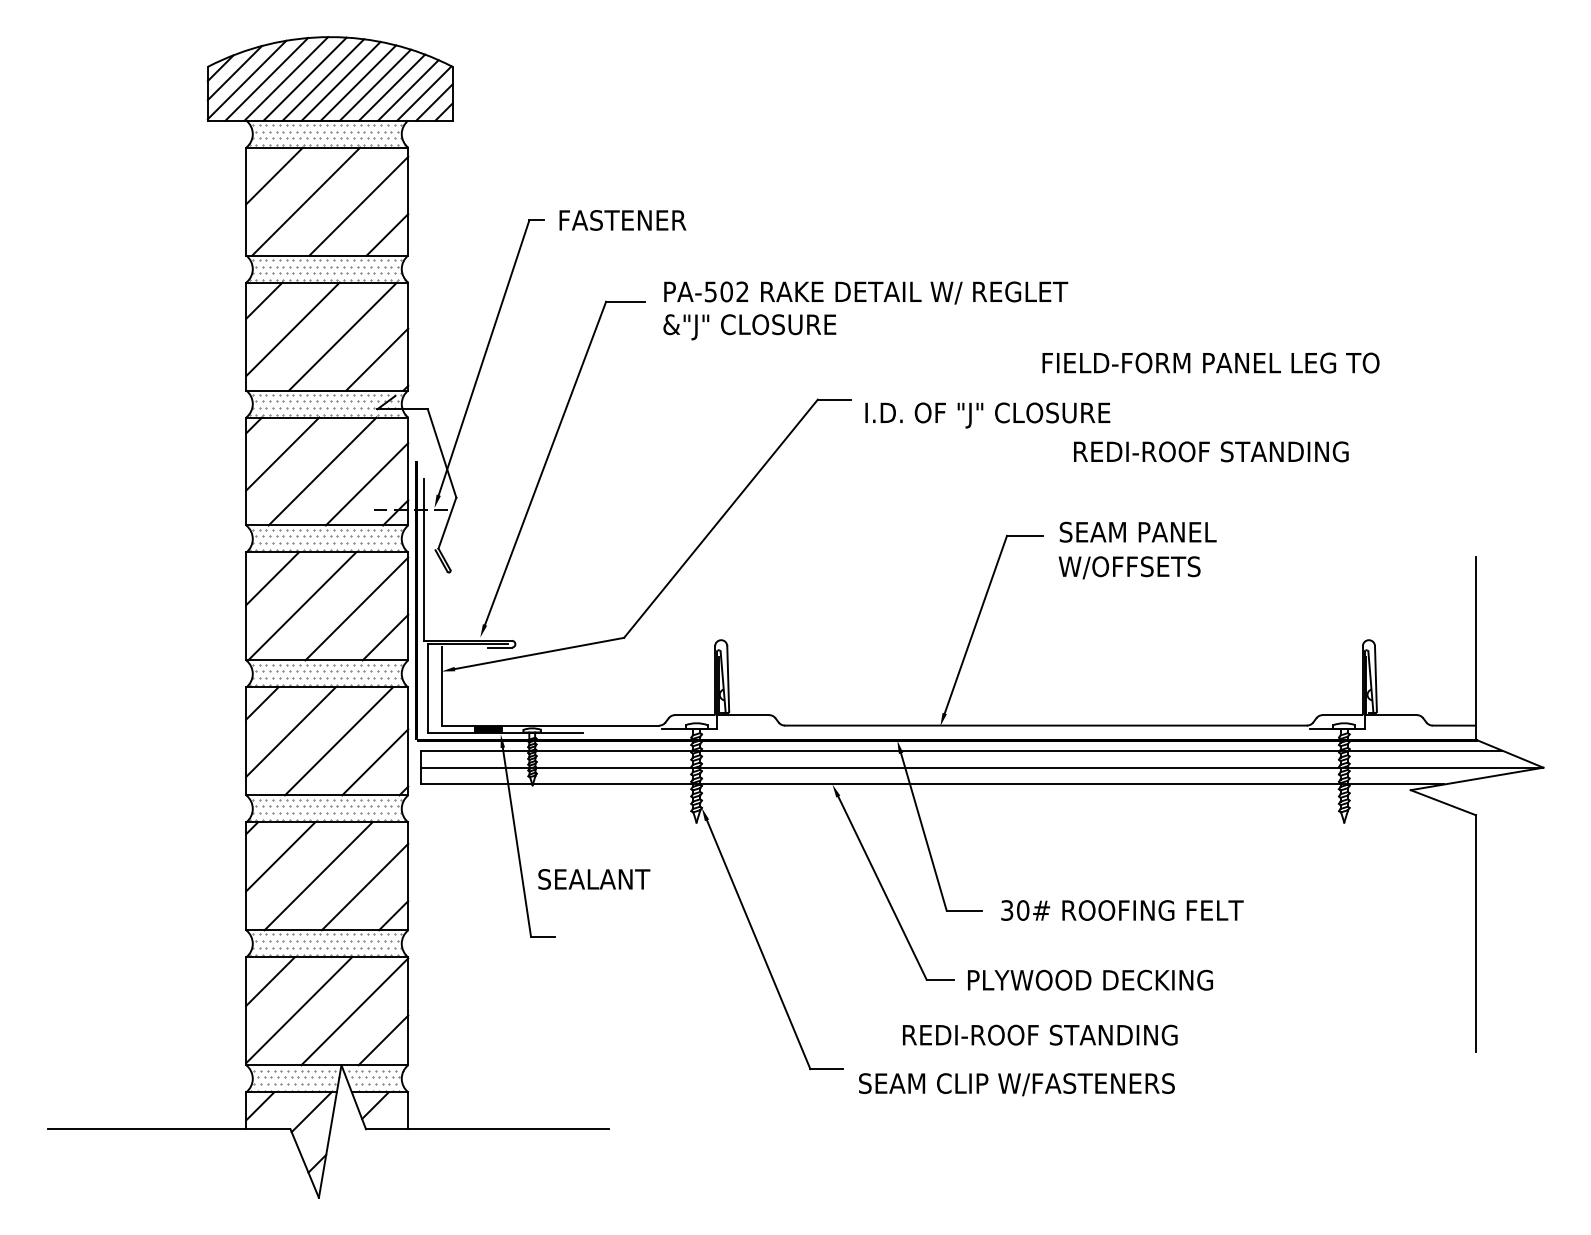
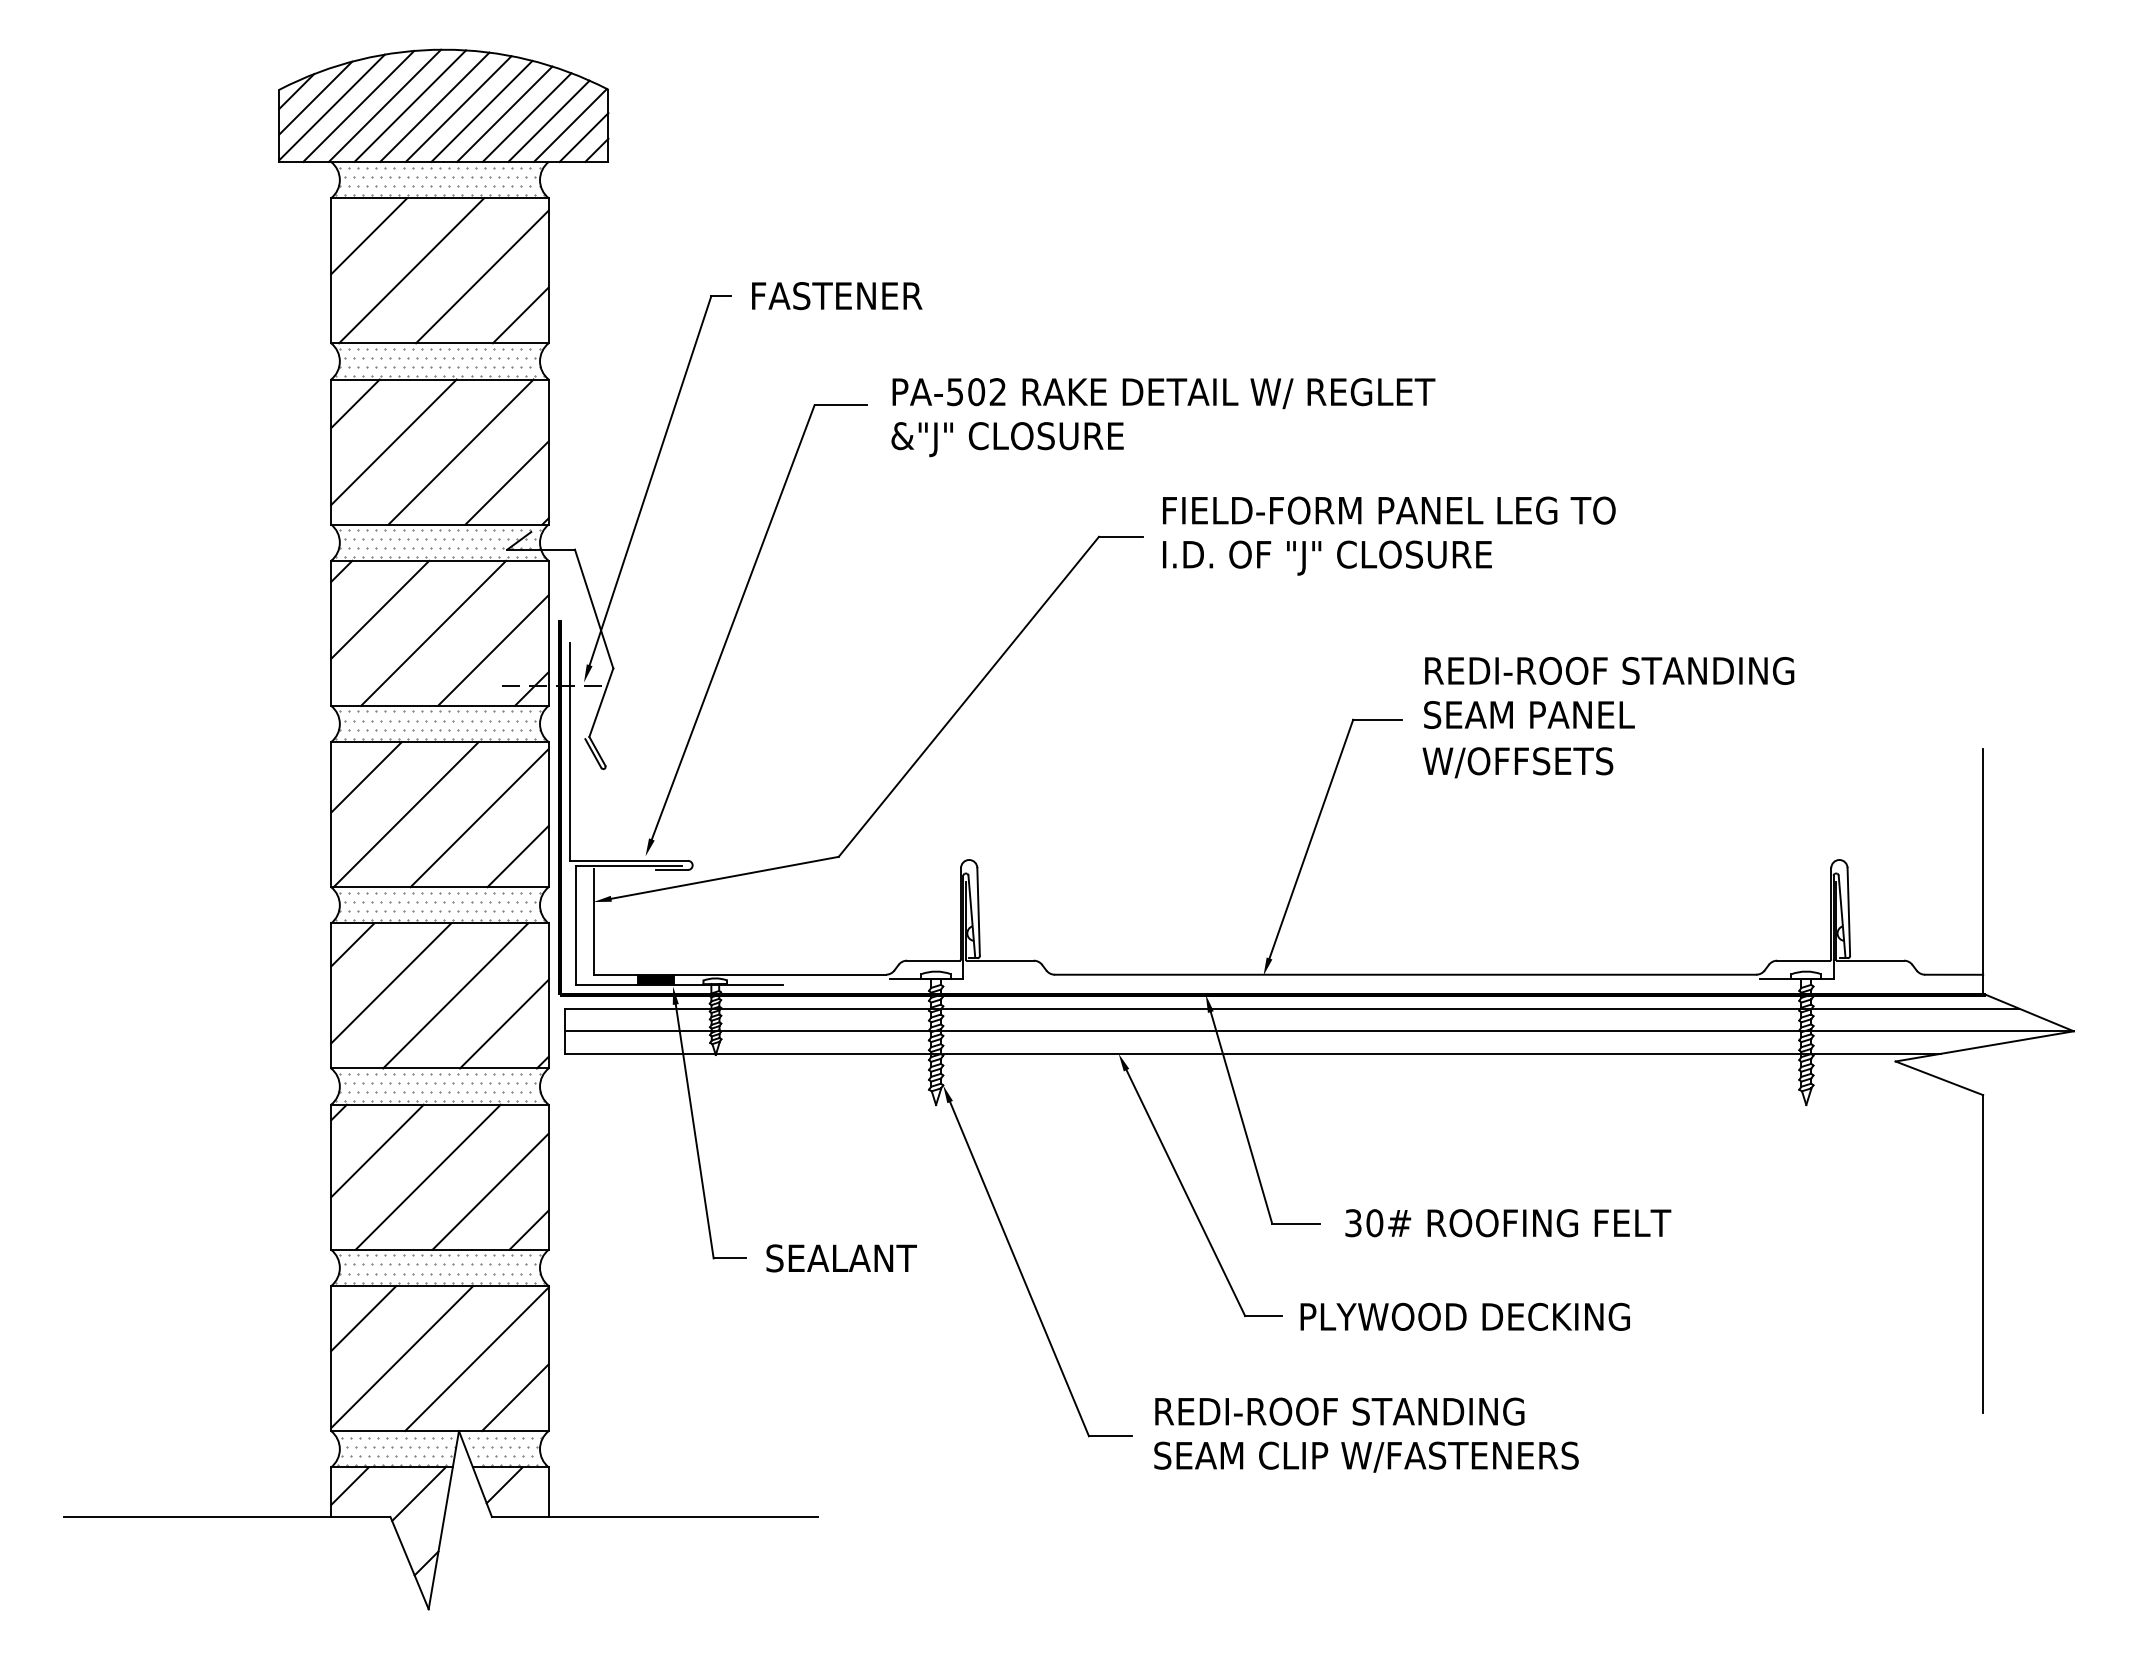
text: (1211, 362) -> (1389, 510), moved
text: (1211, 451) -> (1609, 670), moved
text: (594, 879) -> (841, 1258), moved
text: (1040, 1035) -> (1339, 1411), moved

